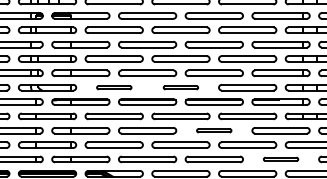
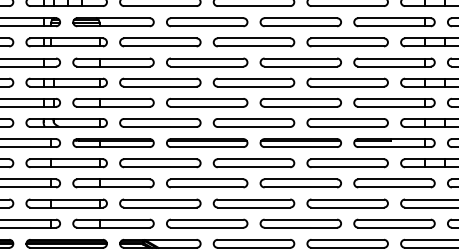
part: (114, 87) -> (160, 122), size x1.67
part: (180, 87) -> (253, 122), size x1.67
part: (214, 130) -> (300, 183), size x1.67
part: (281, 159) -> (394, 223), size x1.67

